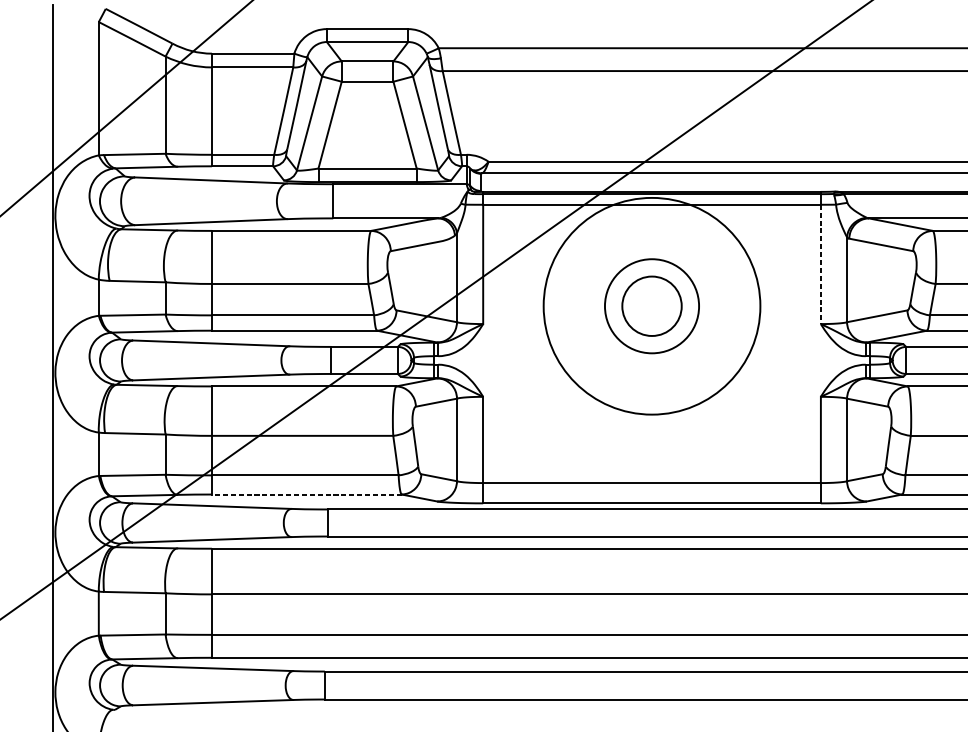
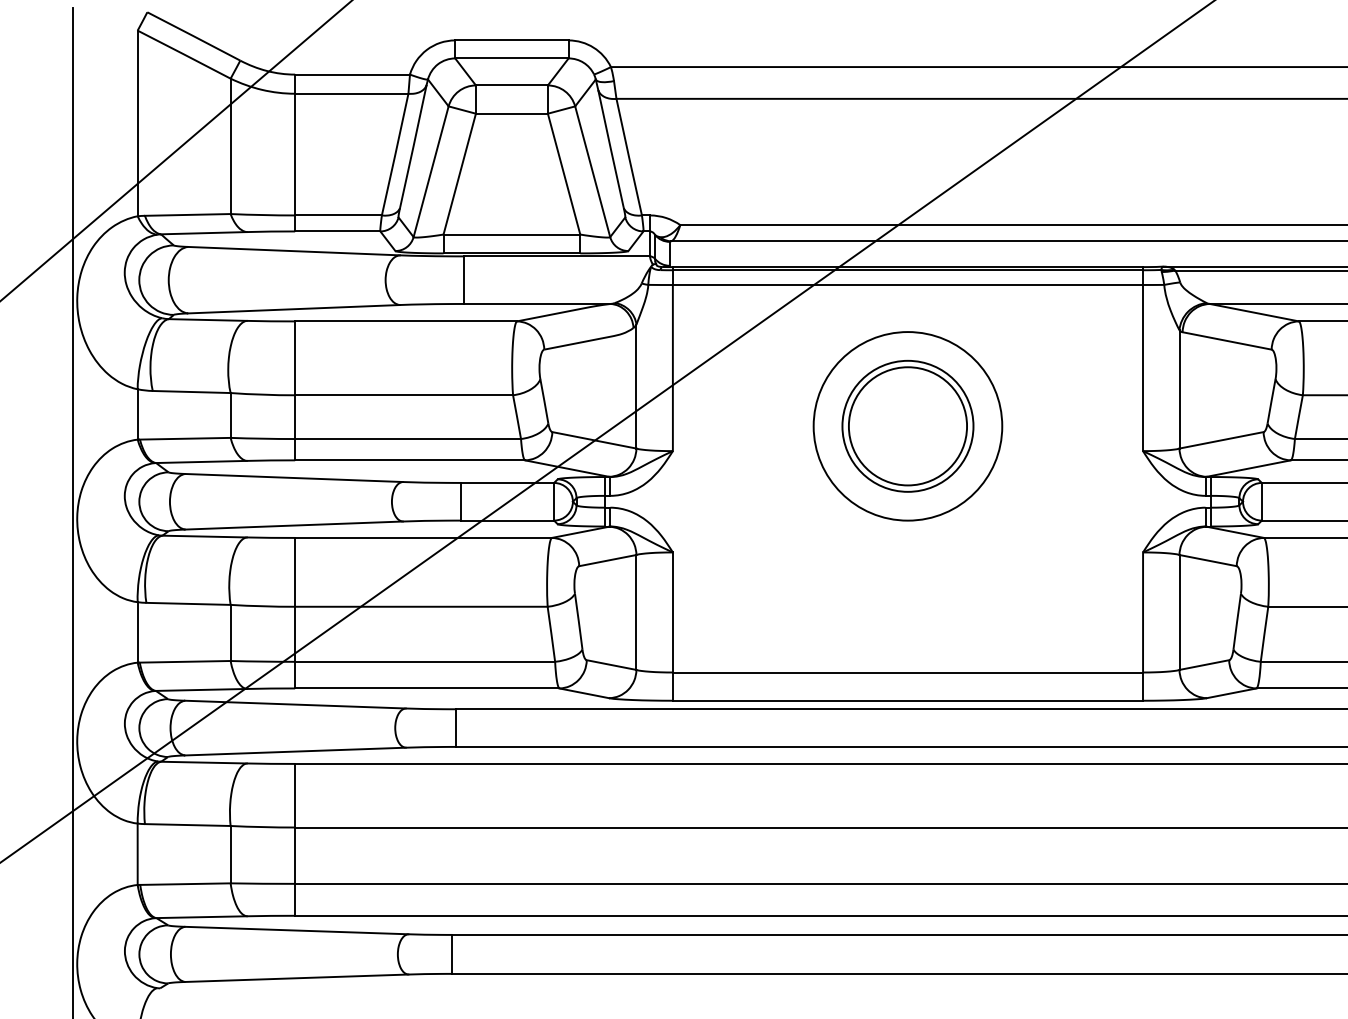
line: (821, 264) -> (1143, 368), dashed -> solid
circle: (651, 306) -> (907, 426), size x0.62
circle: (651, 306) -> (907, 426), size x1.43
line: (306, 494) -> (426, 688), dashed -> solid

